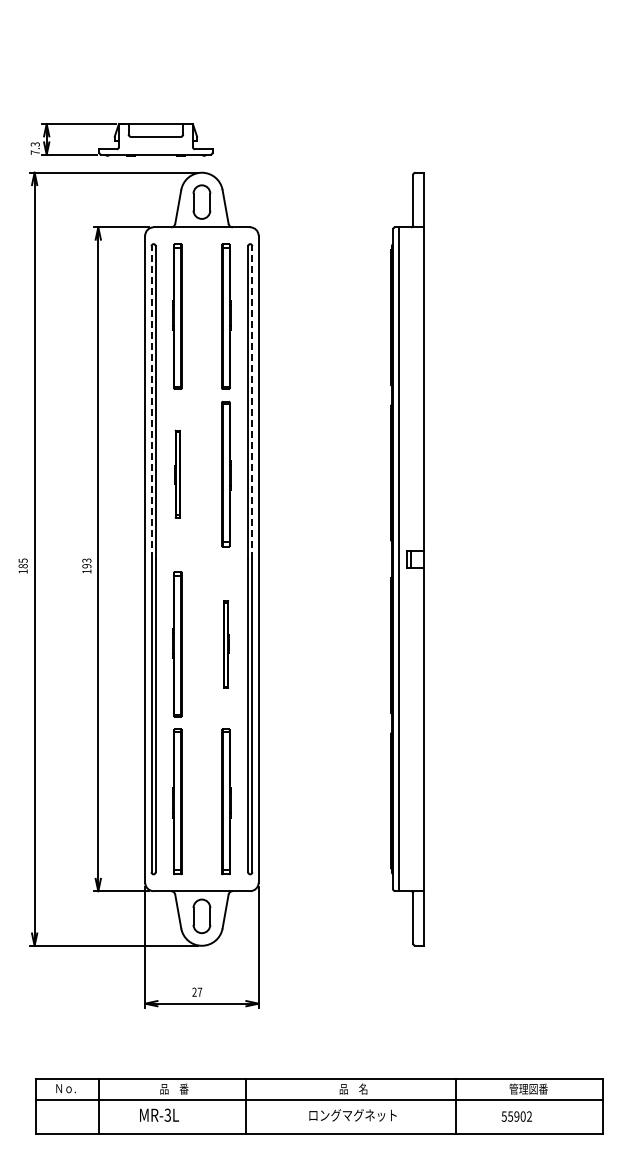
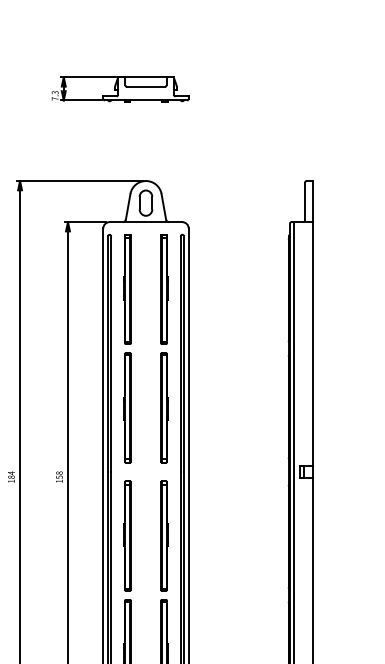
part: (121, 139) -> (120, 89), moved
line: (151, 402) -> (108, 353), dashed -> solid
line: (252, 402) -> (184, 353), dashed -> solid
part: (177, 473) -> (127, 407), size x1.67
text: (22, 560) -> (10, 472), 185 -> 184
text: (86, 563) -> (59, 475), 193 -> 158
part: (226, 644) -> (164, 536), size x1.67

